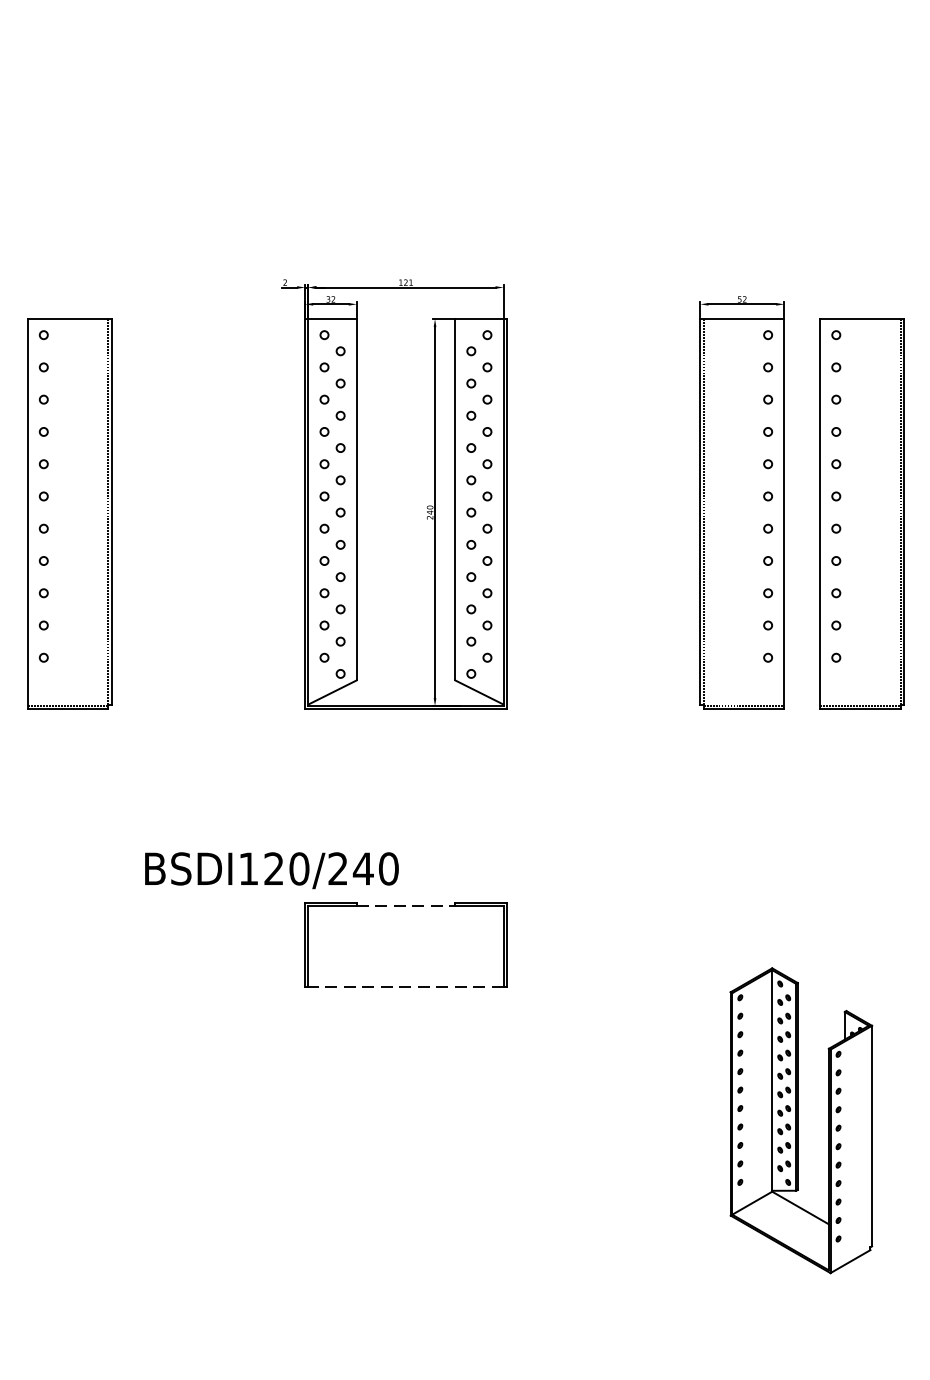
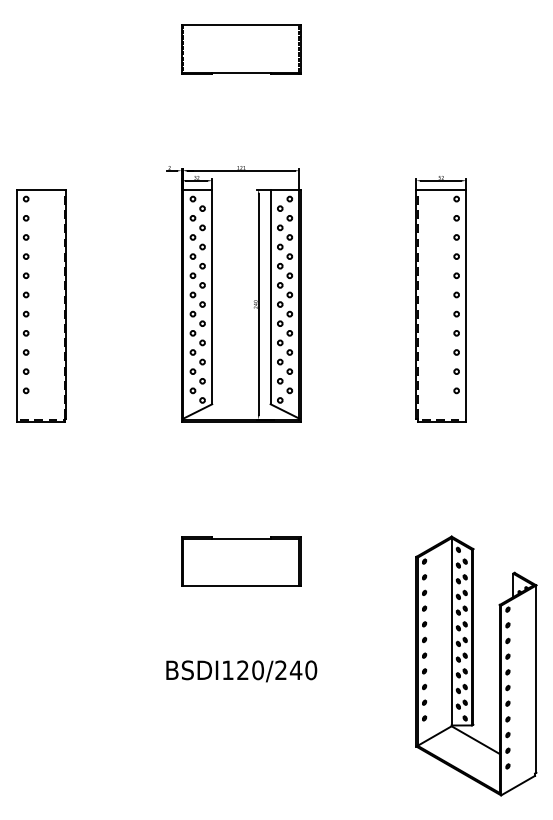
part: (406, 83) -> (241, 49), added
part: (862, 514) -> (512, 305), removed
text: (271, 870) -> (241, 671), moved
line: (406, 906) -> (241, 538), dashed -> solid
line: (404, 986) -> (240, 586), dashed -> solid
part: (801, 1119) -> (476, 665), size x1.43

